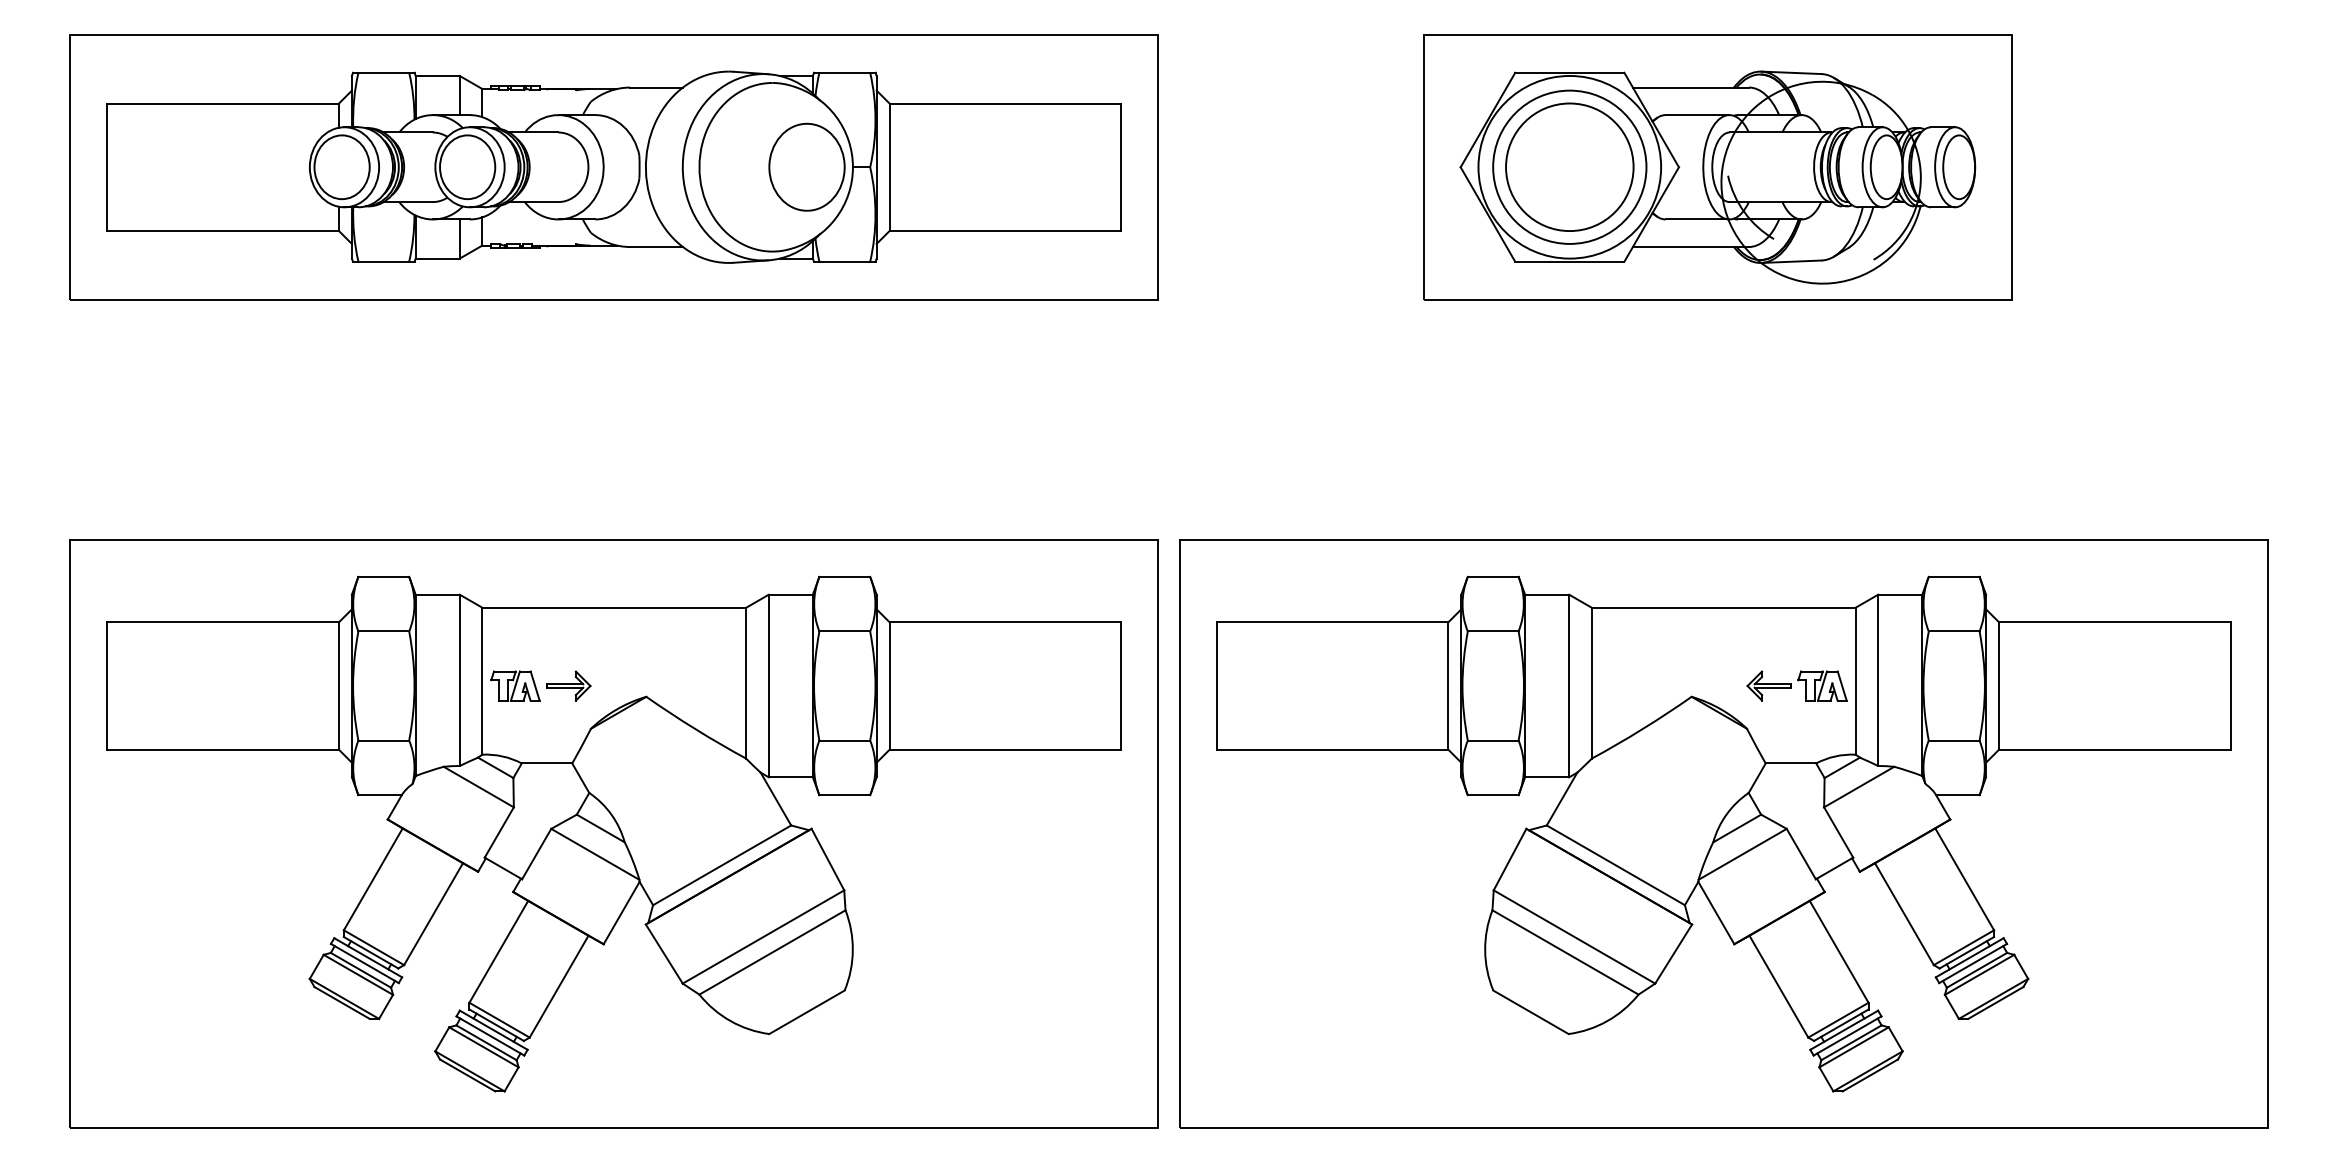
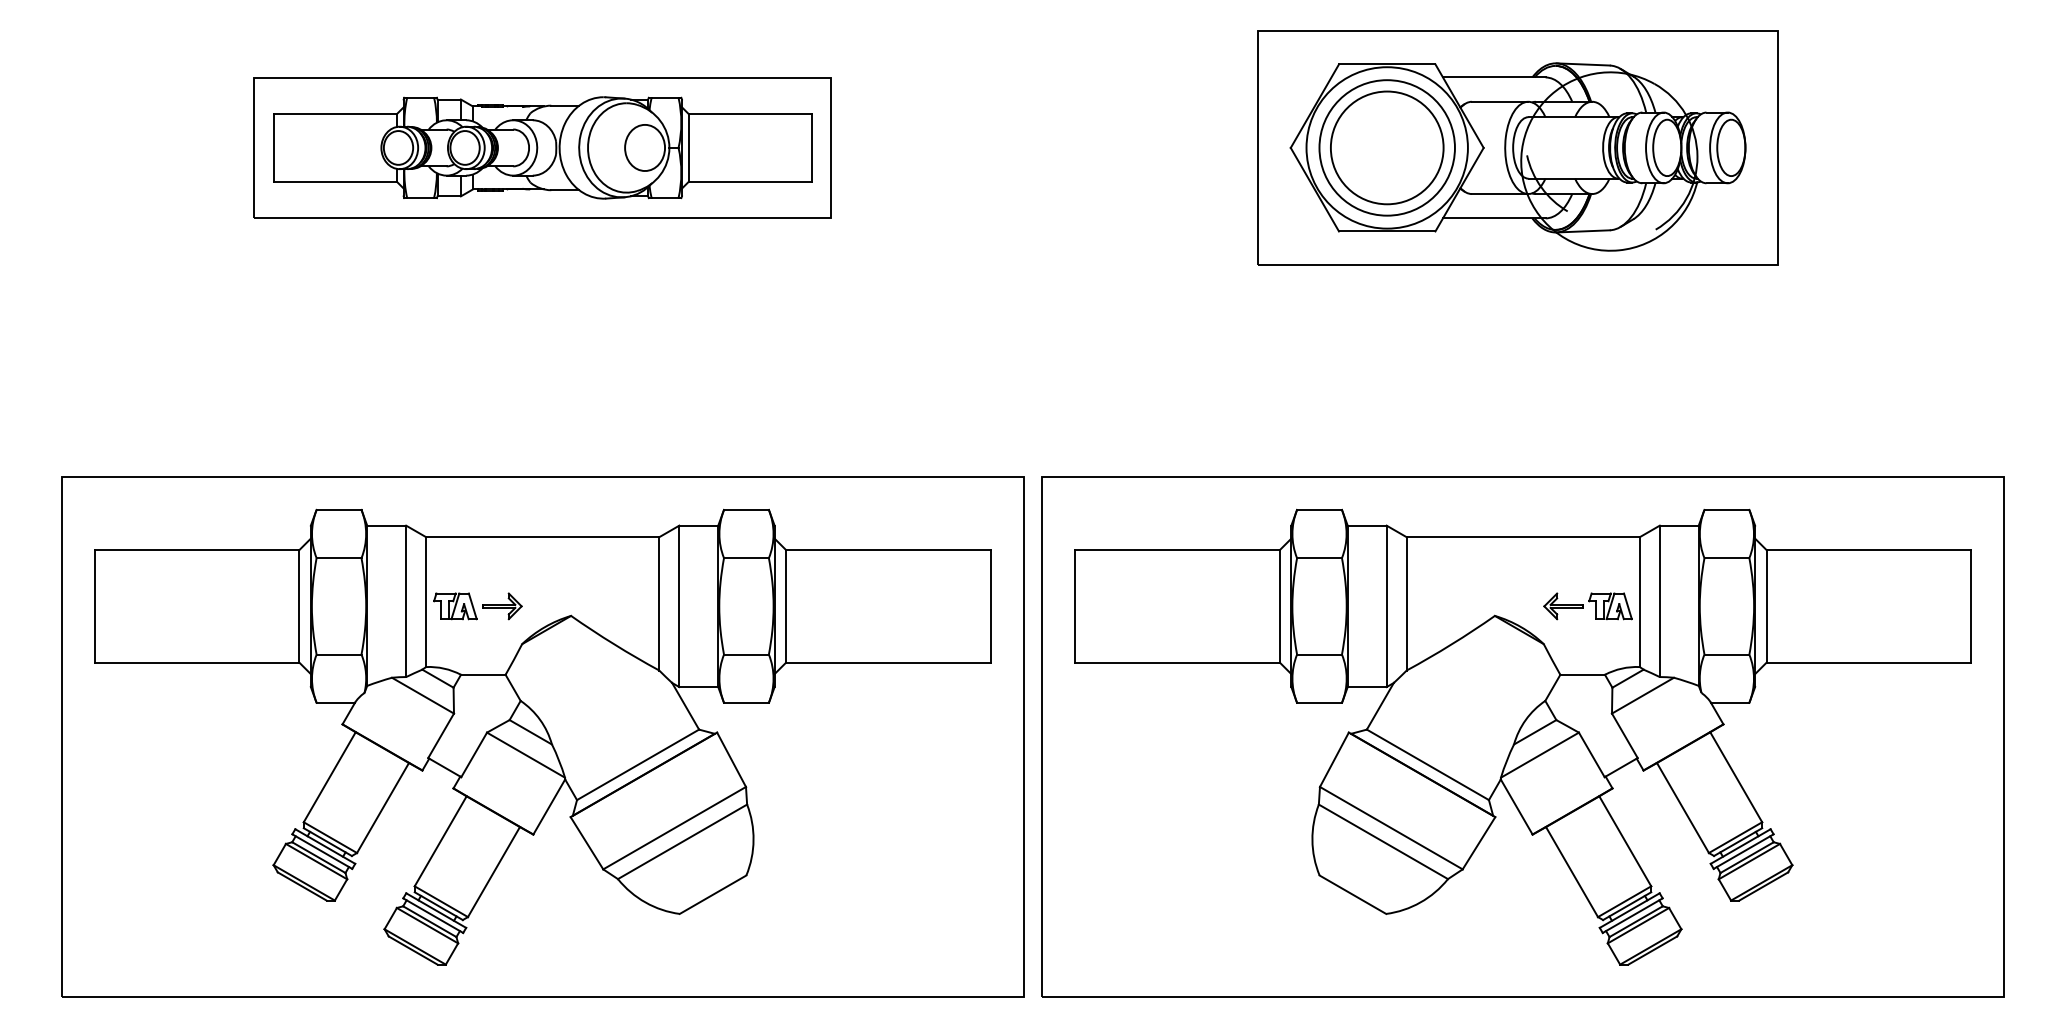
part: (613, 166) -> (542, 147), size x0.6

